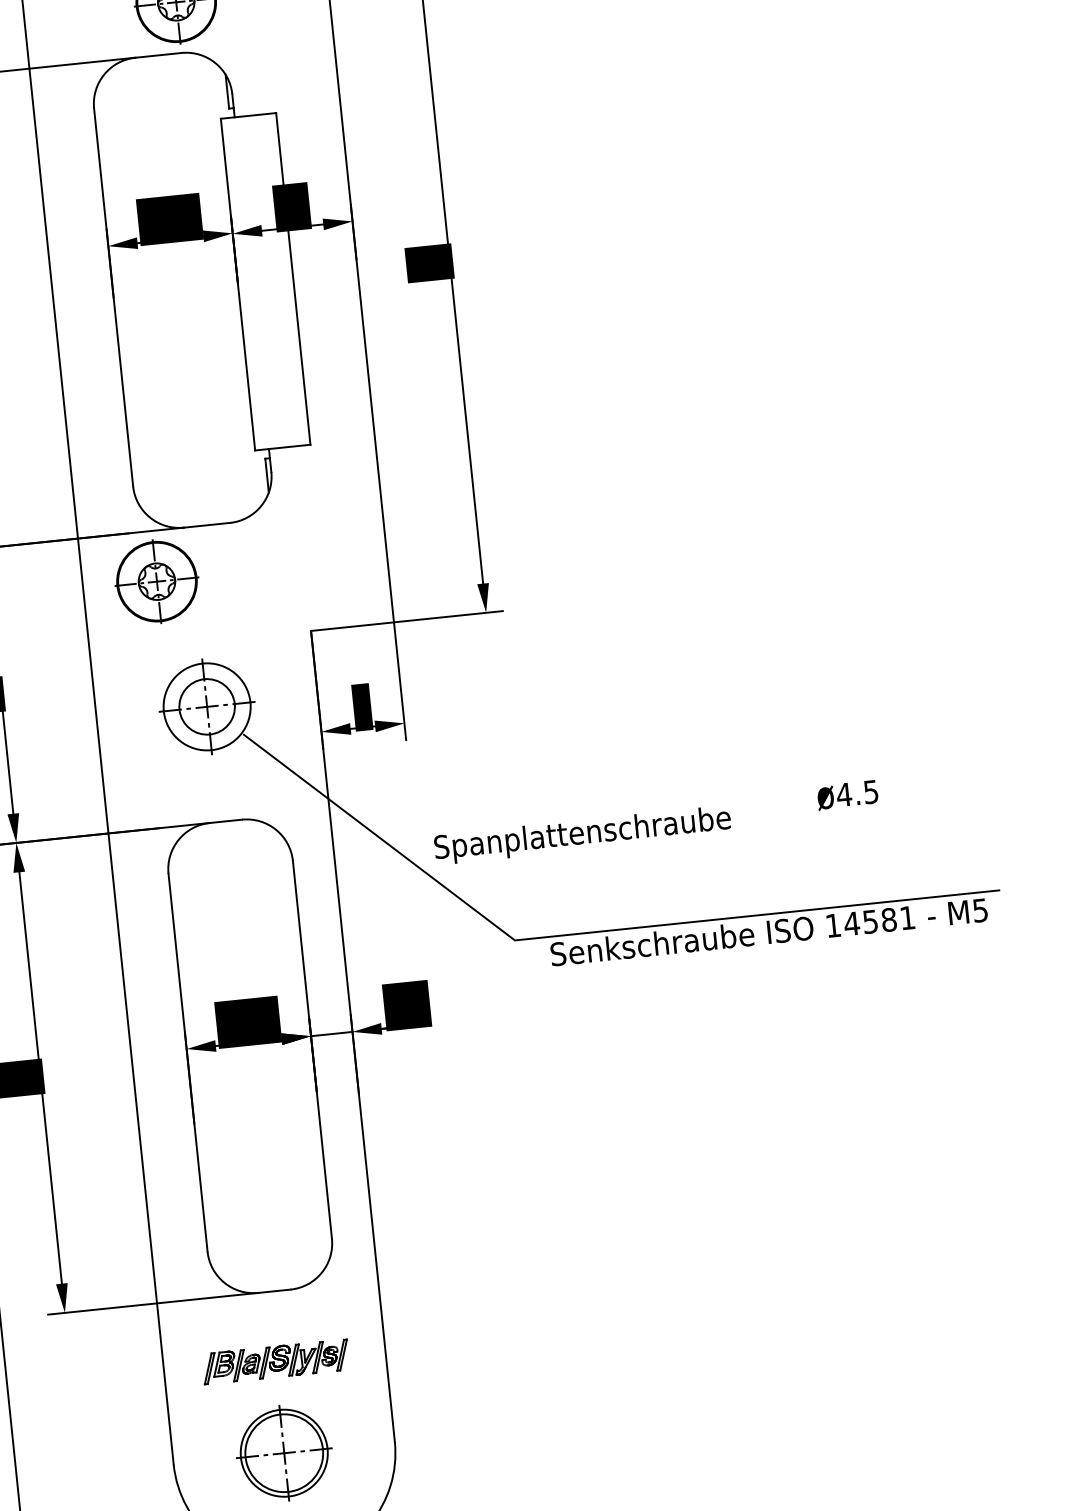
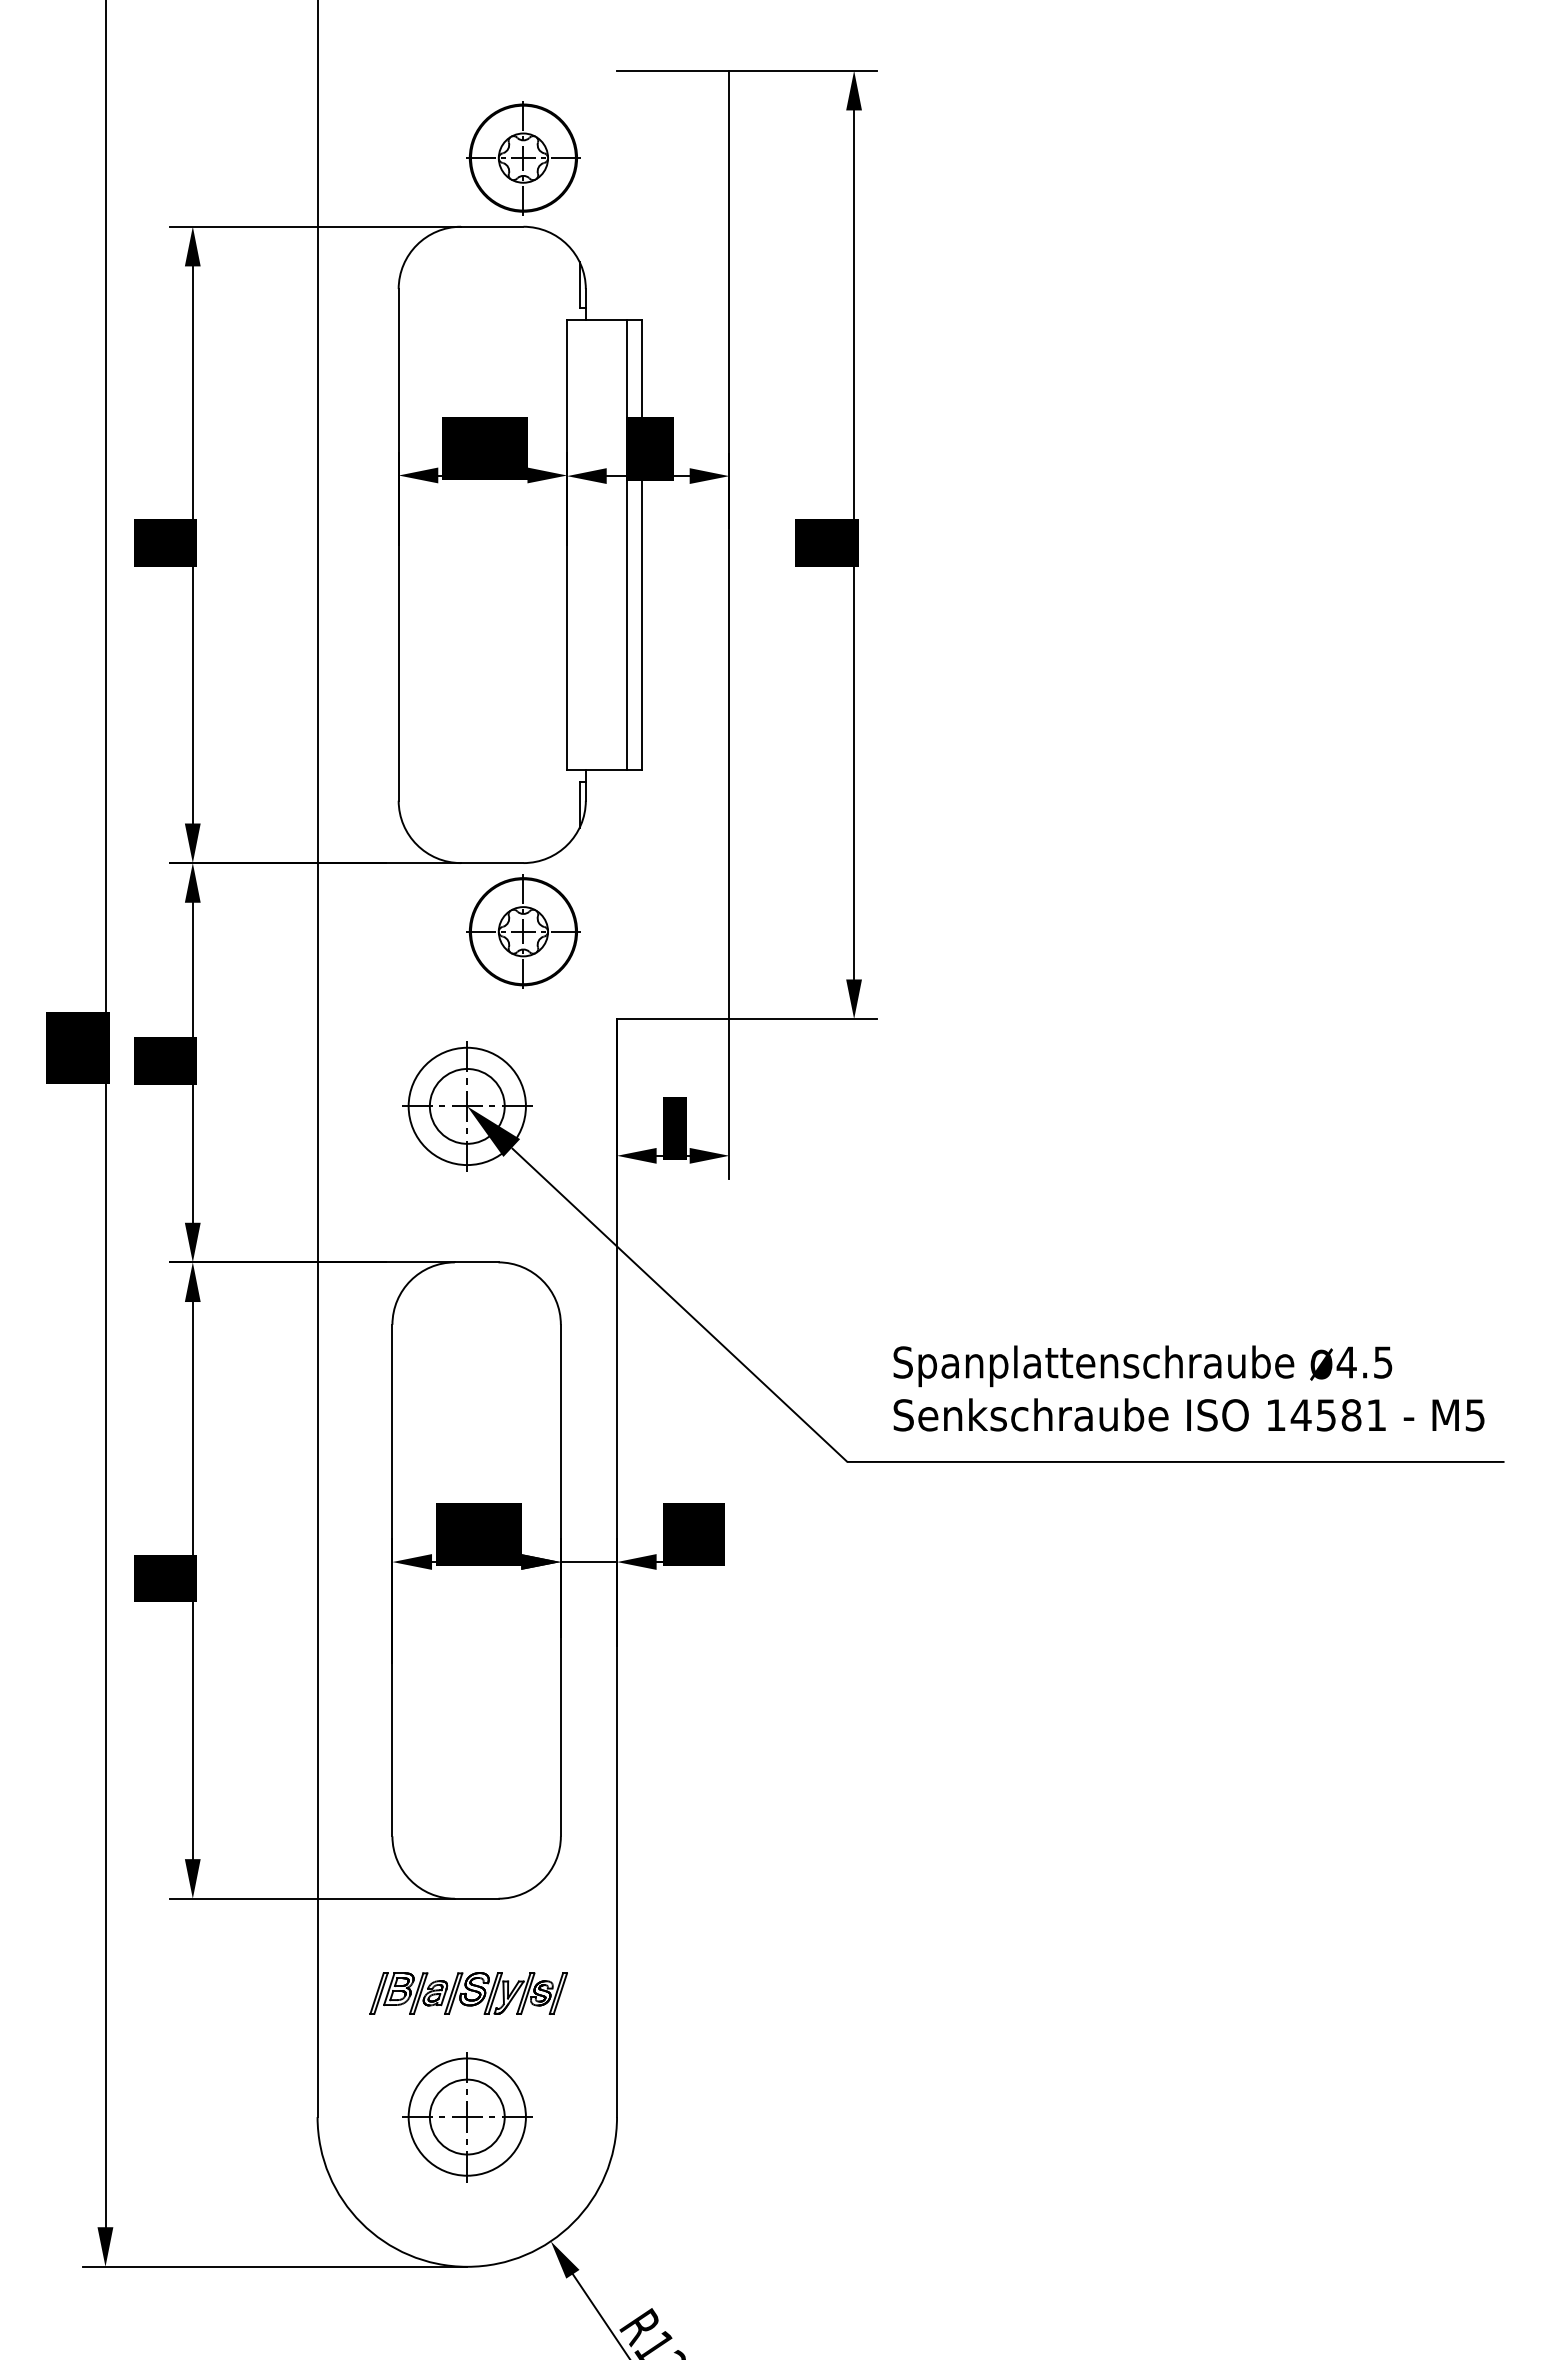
line: (281, 279) -> (626, 544), added
part: (157, 581) -> (523, 931), moved
fill: (228, 723) -> (493, 1131), added
text: (847, 795) -> (1351, 1363), moved
text: (582, 835) -> (1093, 1366), moved
text: (768, 931) -> (1188, 1414), moved
circle: (283, 1452) -> (466, 2116), size x0.71

